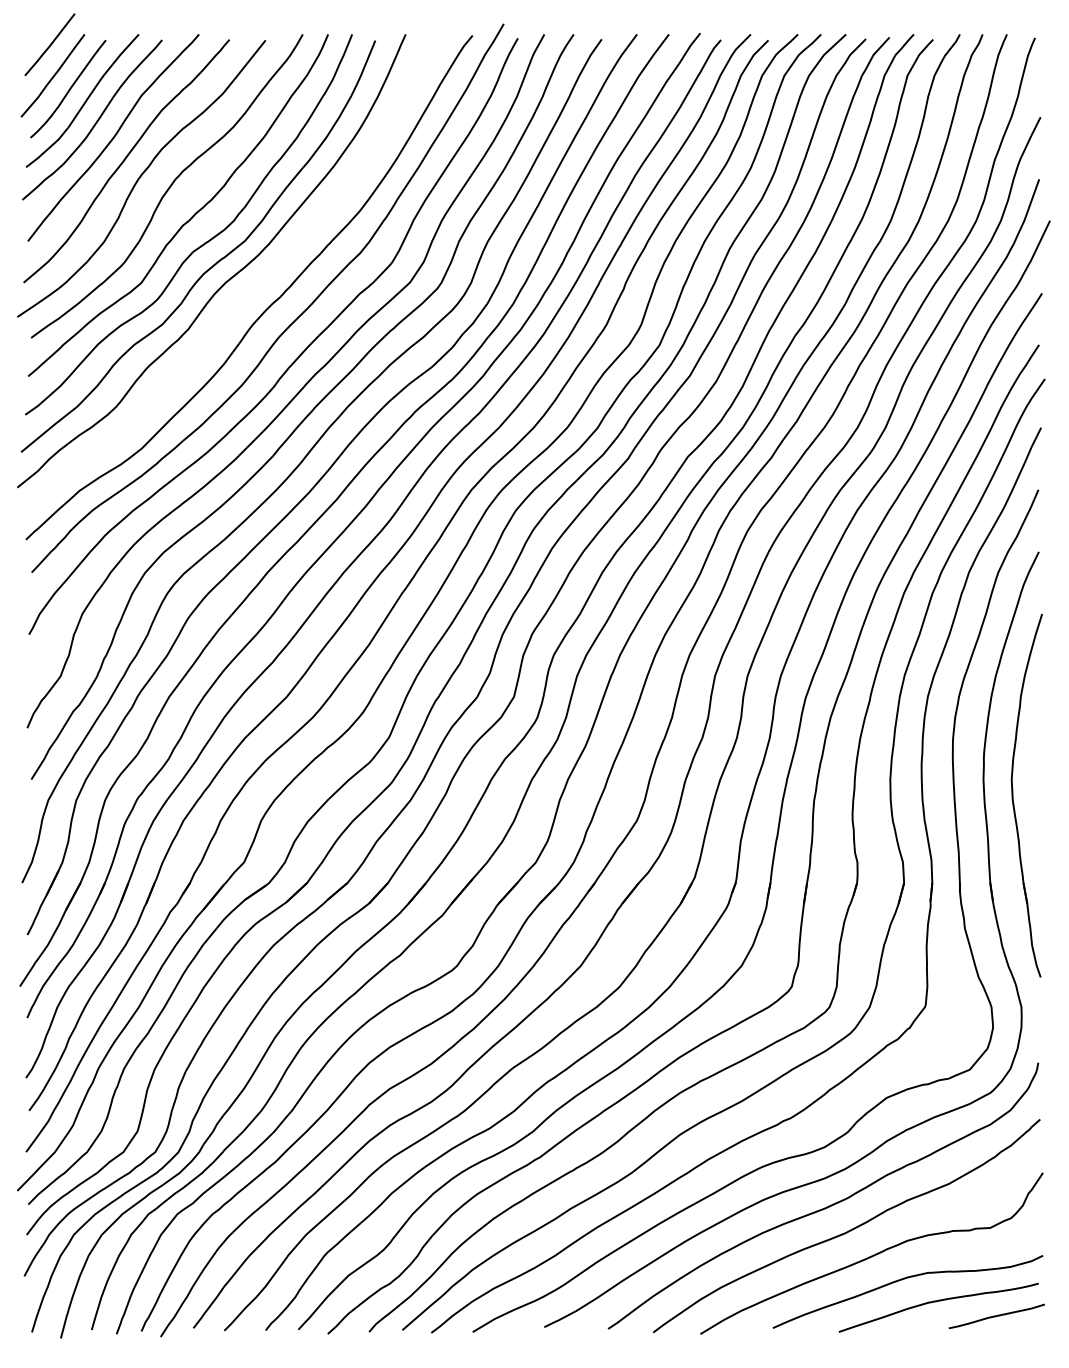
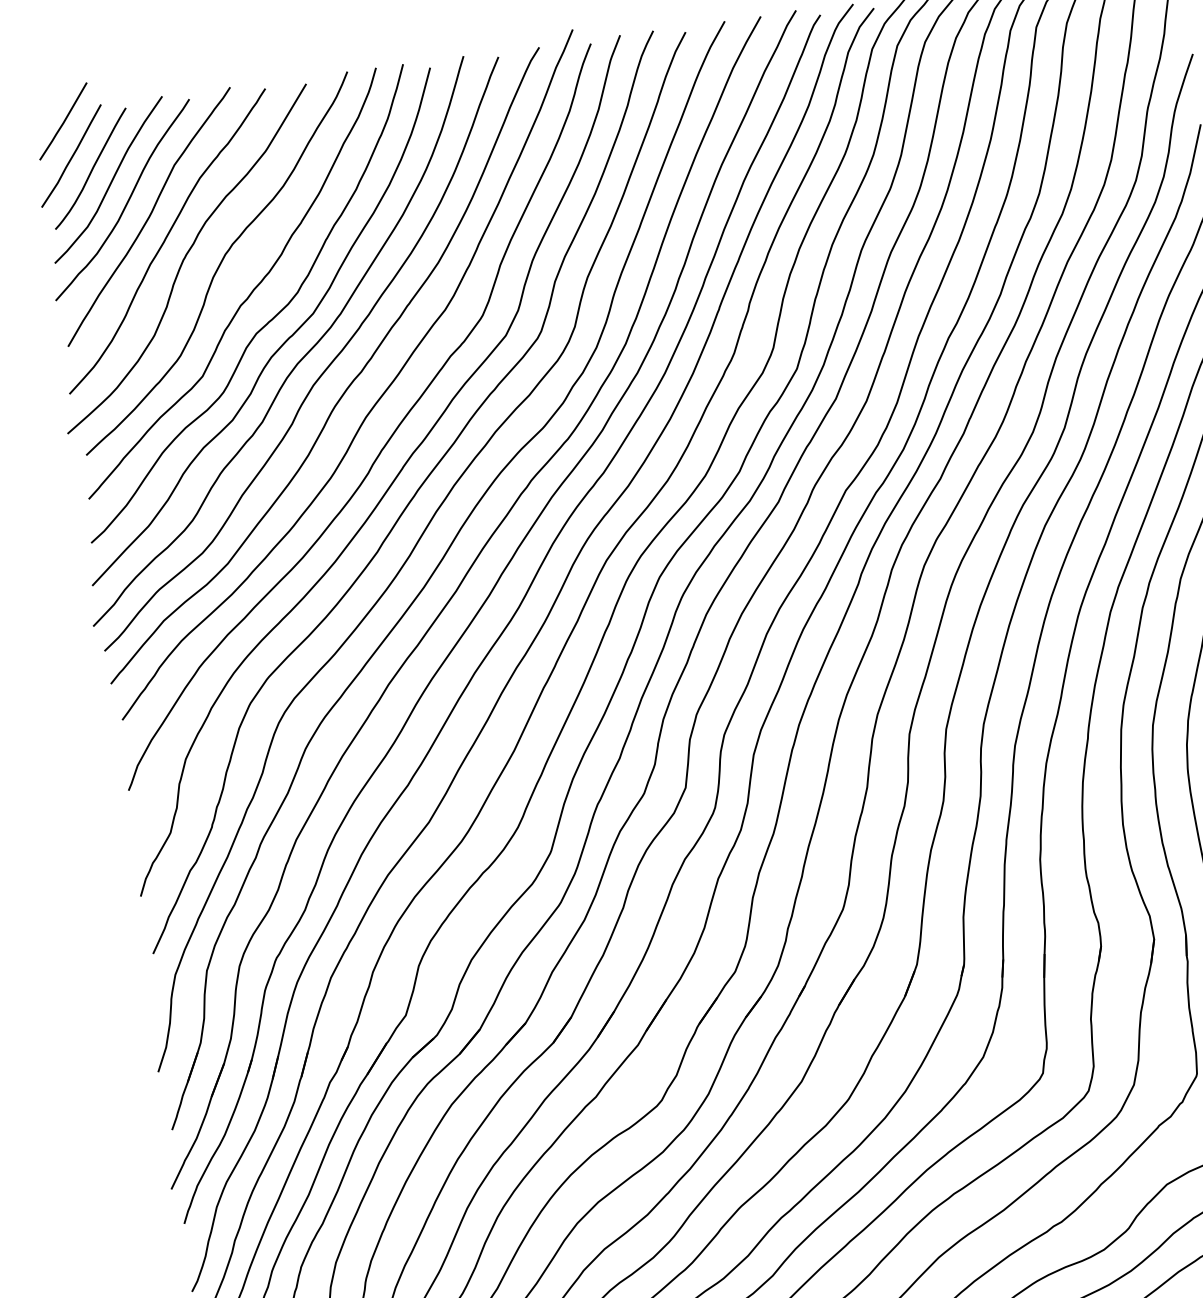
curve: (247, 291) -> (323, 370), added

